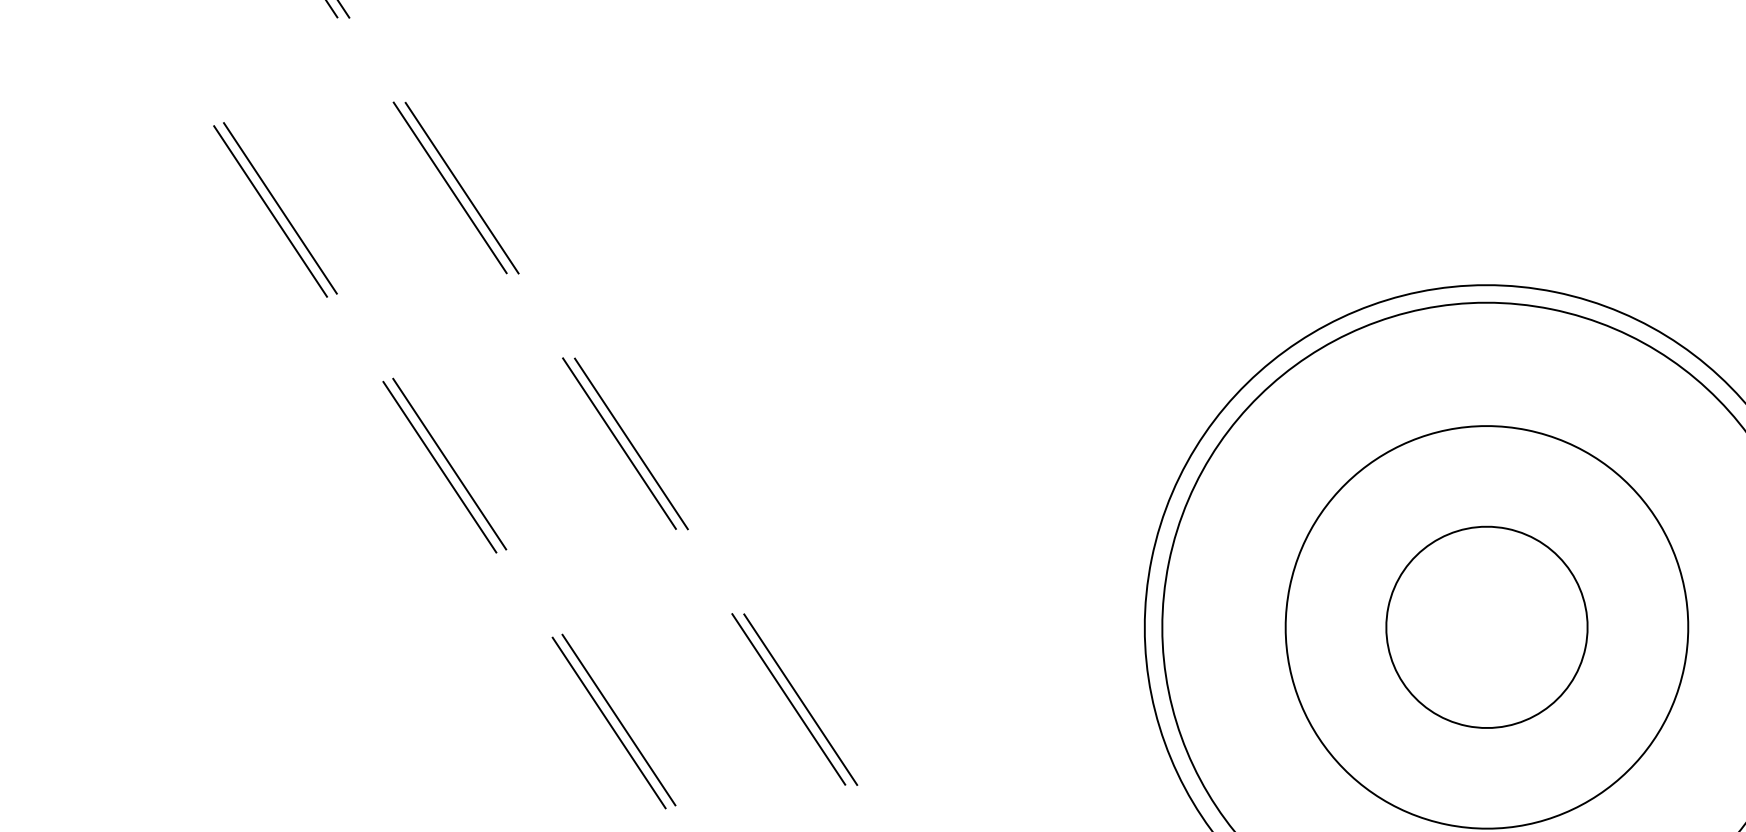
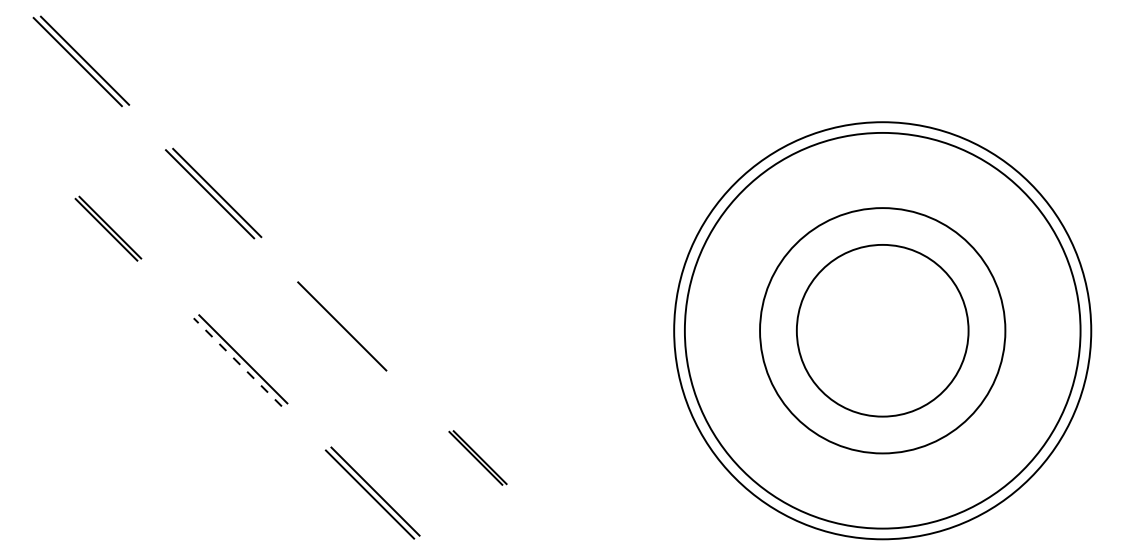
part: (275, 209) -> (108, 228), size x0.7
line: (631, 444) -> (349, 325), removed
line: (439, 467) -> (237, 362), solid -> dashed
circle: (1486, 626) -> (882, 330), size x1.4
part: (794, 698) -> (477, 457), size x0.6

